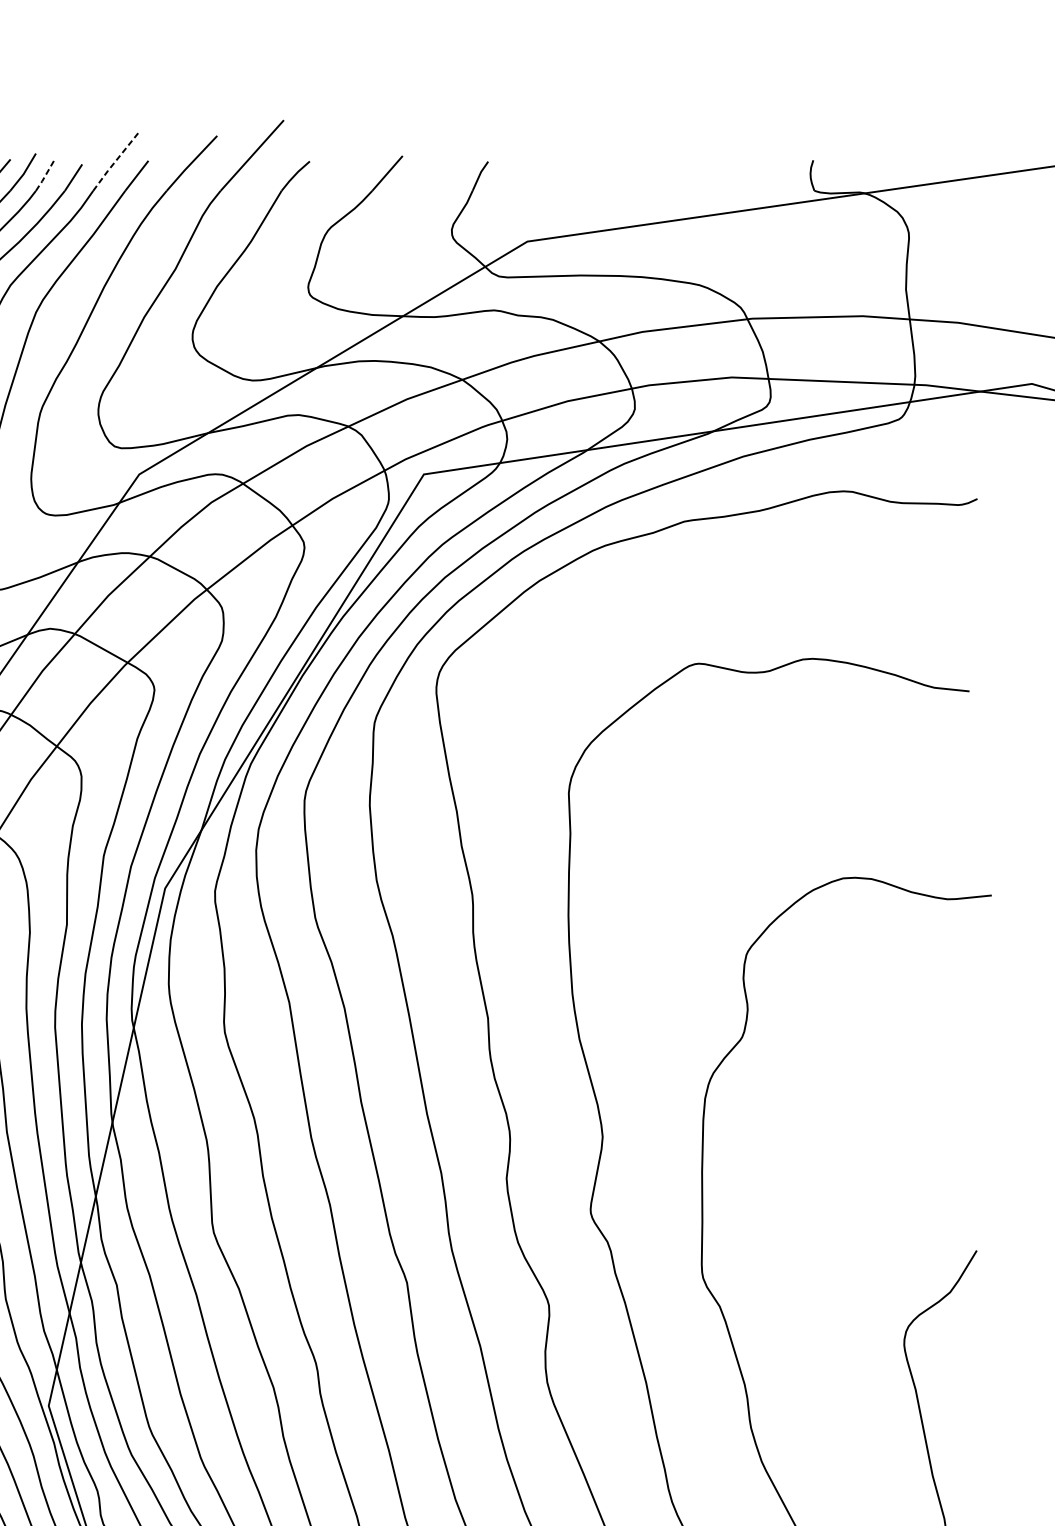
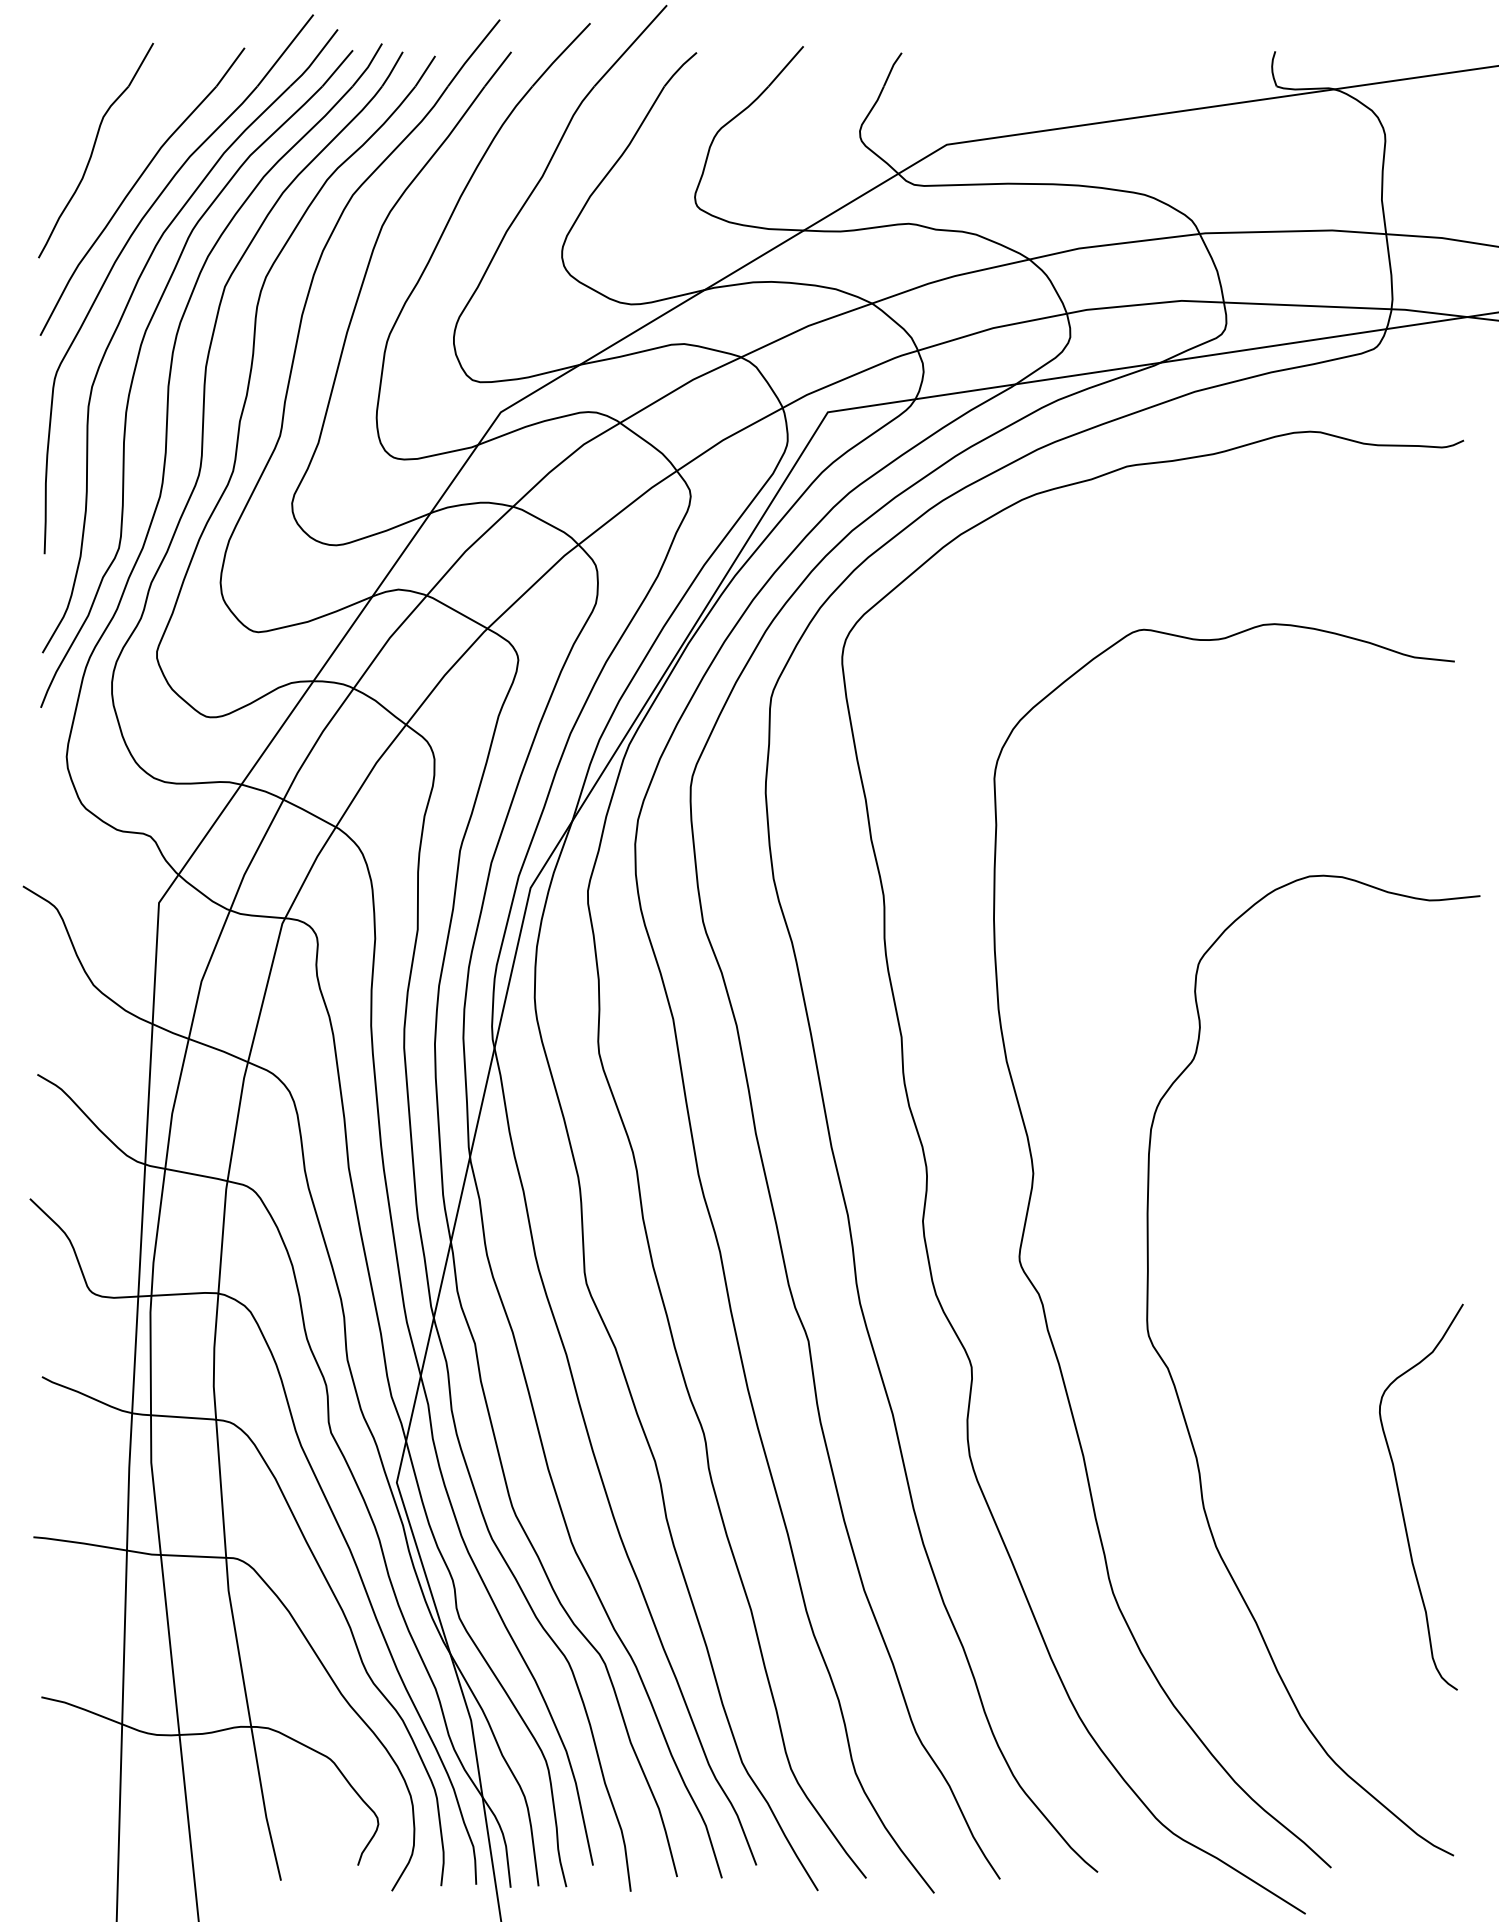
line: (115, 161) -> (473, 52), dashed -> solid
line: (44, 176) -> (392, 69), dashed -> solid

